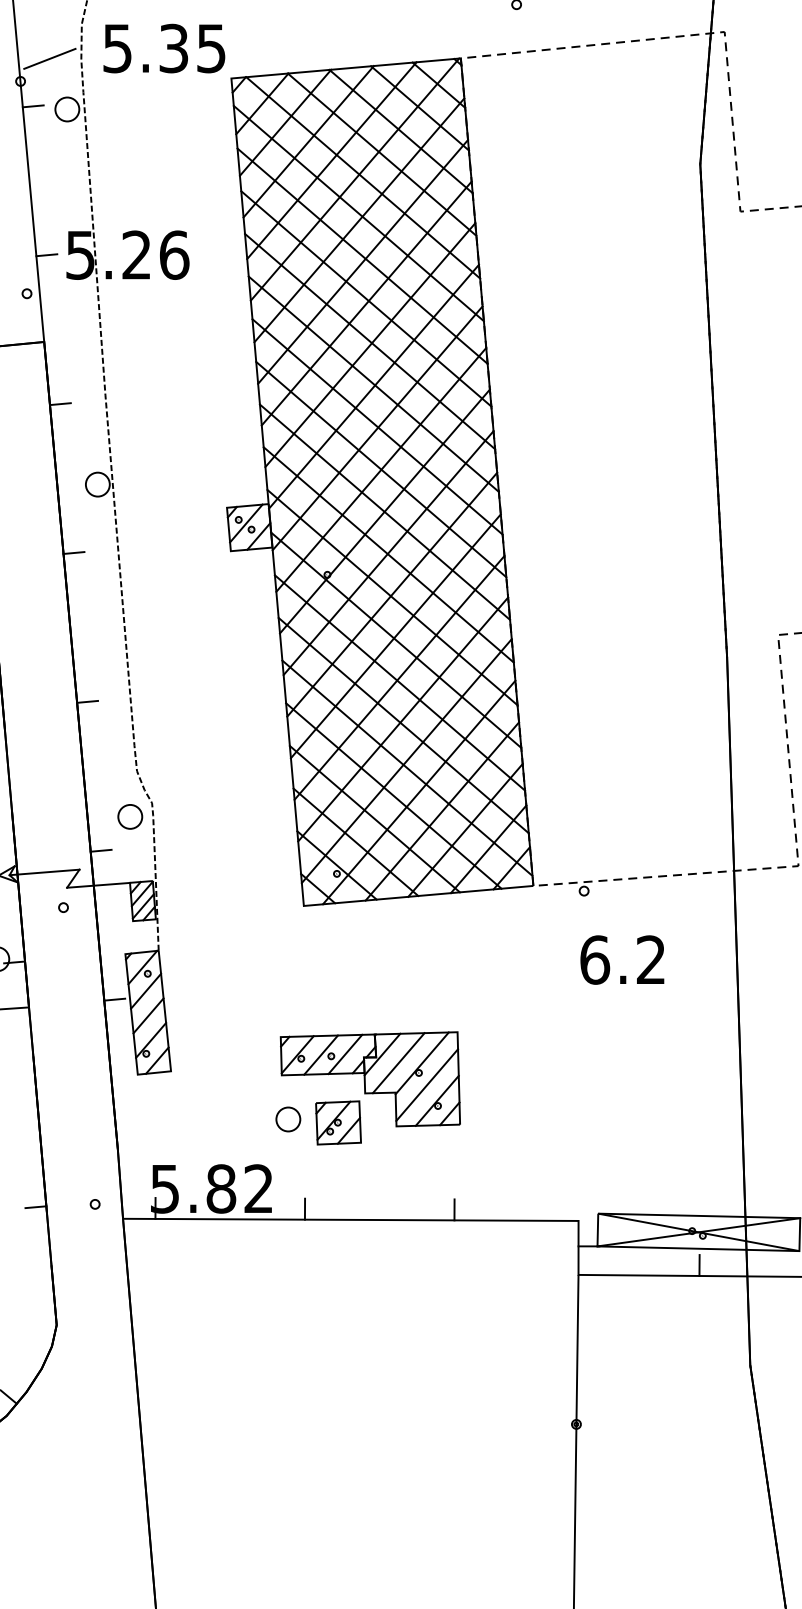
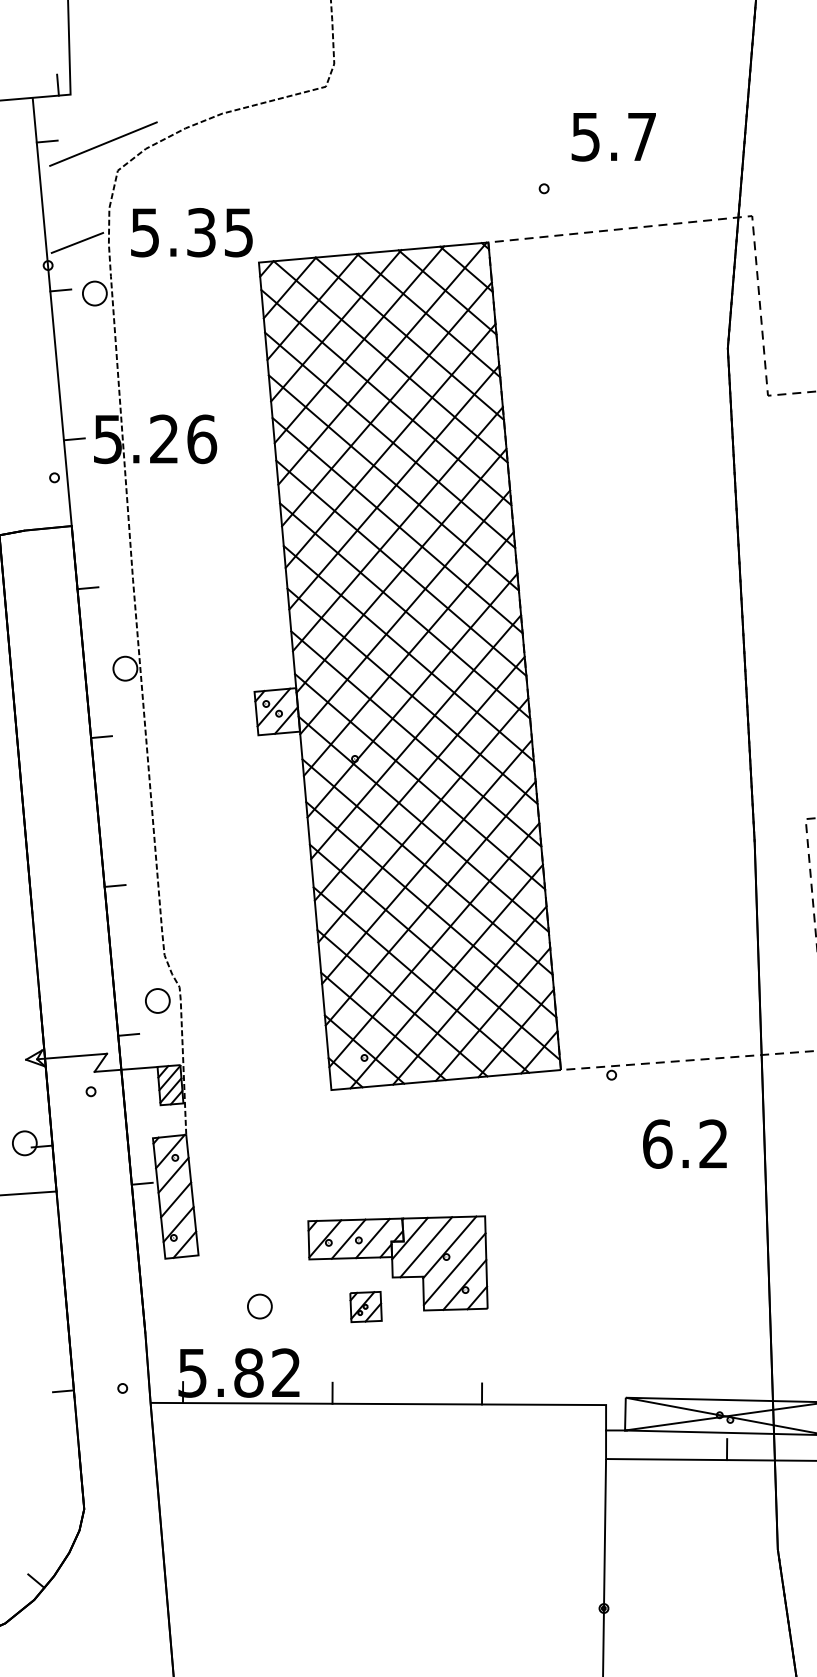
text: (621, 959) -> (684, 1143), moved
part: (287, 1119) -> (259, 1306), moved
part: (337, 1122) -> (365, 1306), size x0.7

